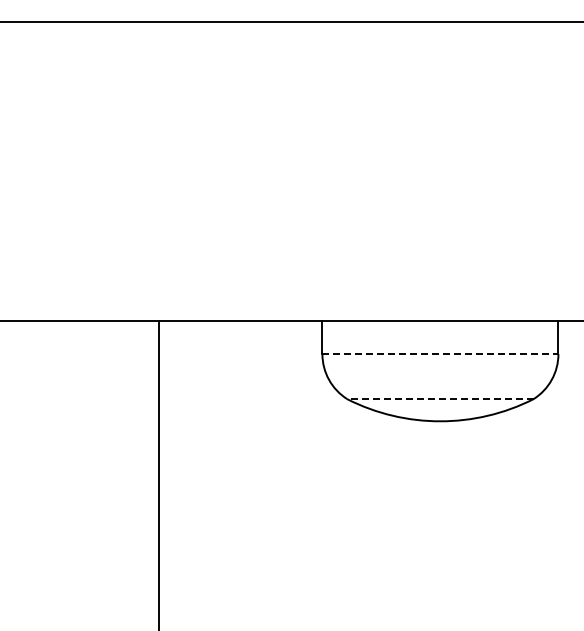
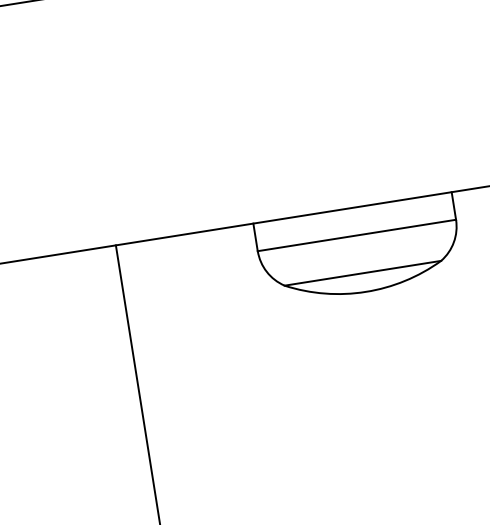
line: (440, 354) -> (357, 235), dashed -> solid
line: (439, 399) -> (362, 273), dashed -> solid

